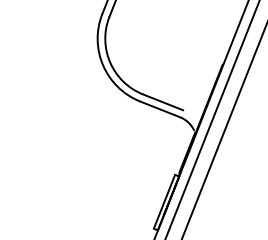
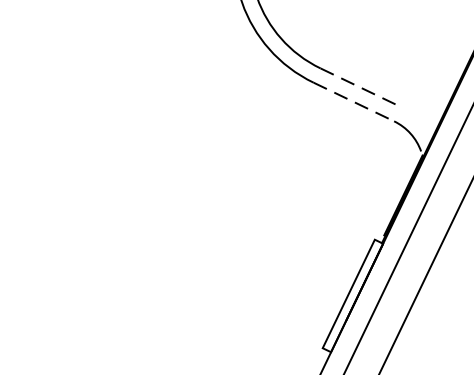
line: (163, 102) -> (361, 88), solid -> dashed
line: (160, 109) -> (354, 102), solid -> dashed

